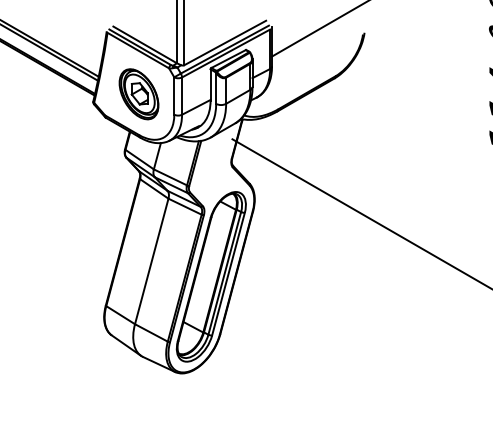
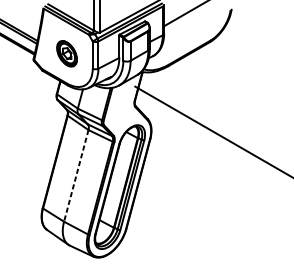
part: (138, 94) -> (66, 53), size x0.7
line: (151, 261) -> (76, 175), solid -> dashed

